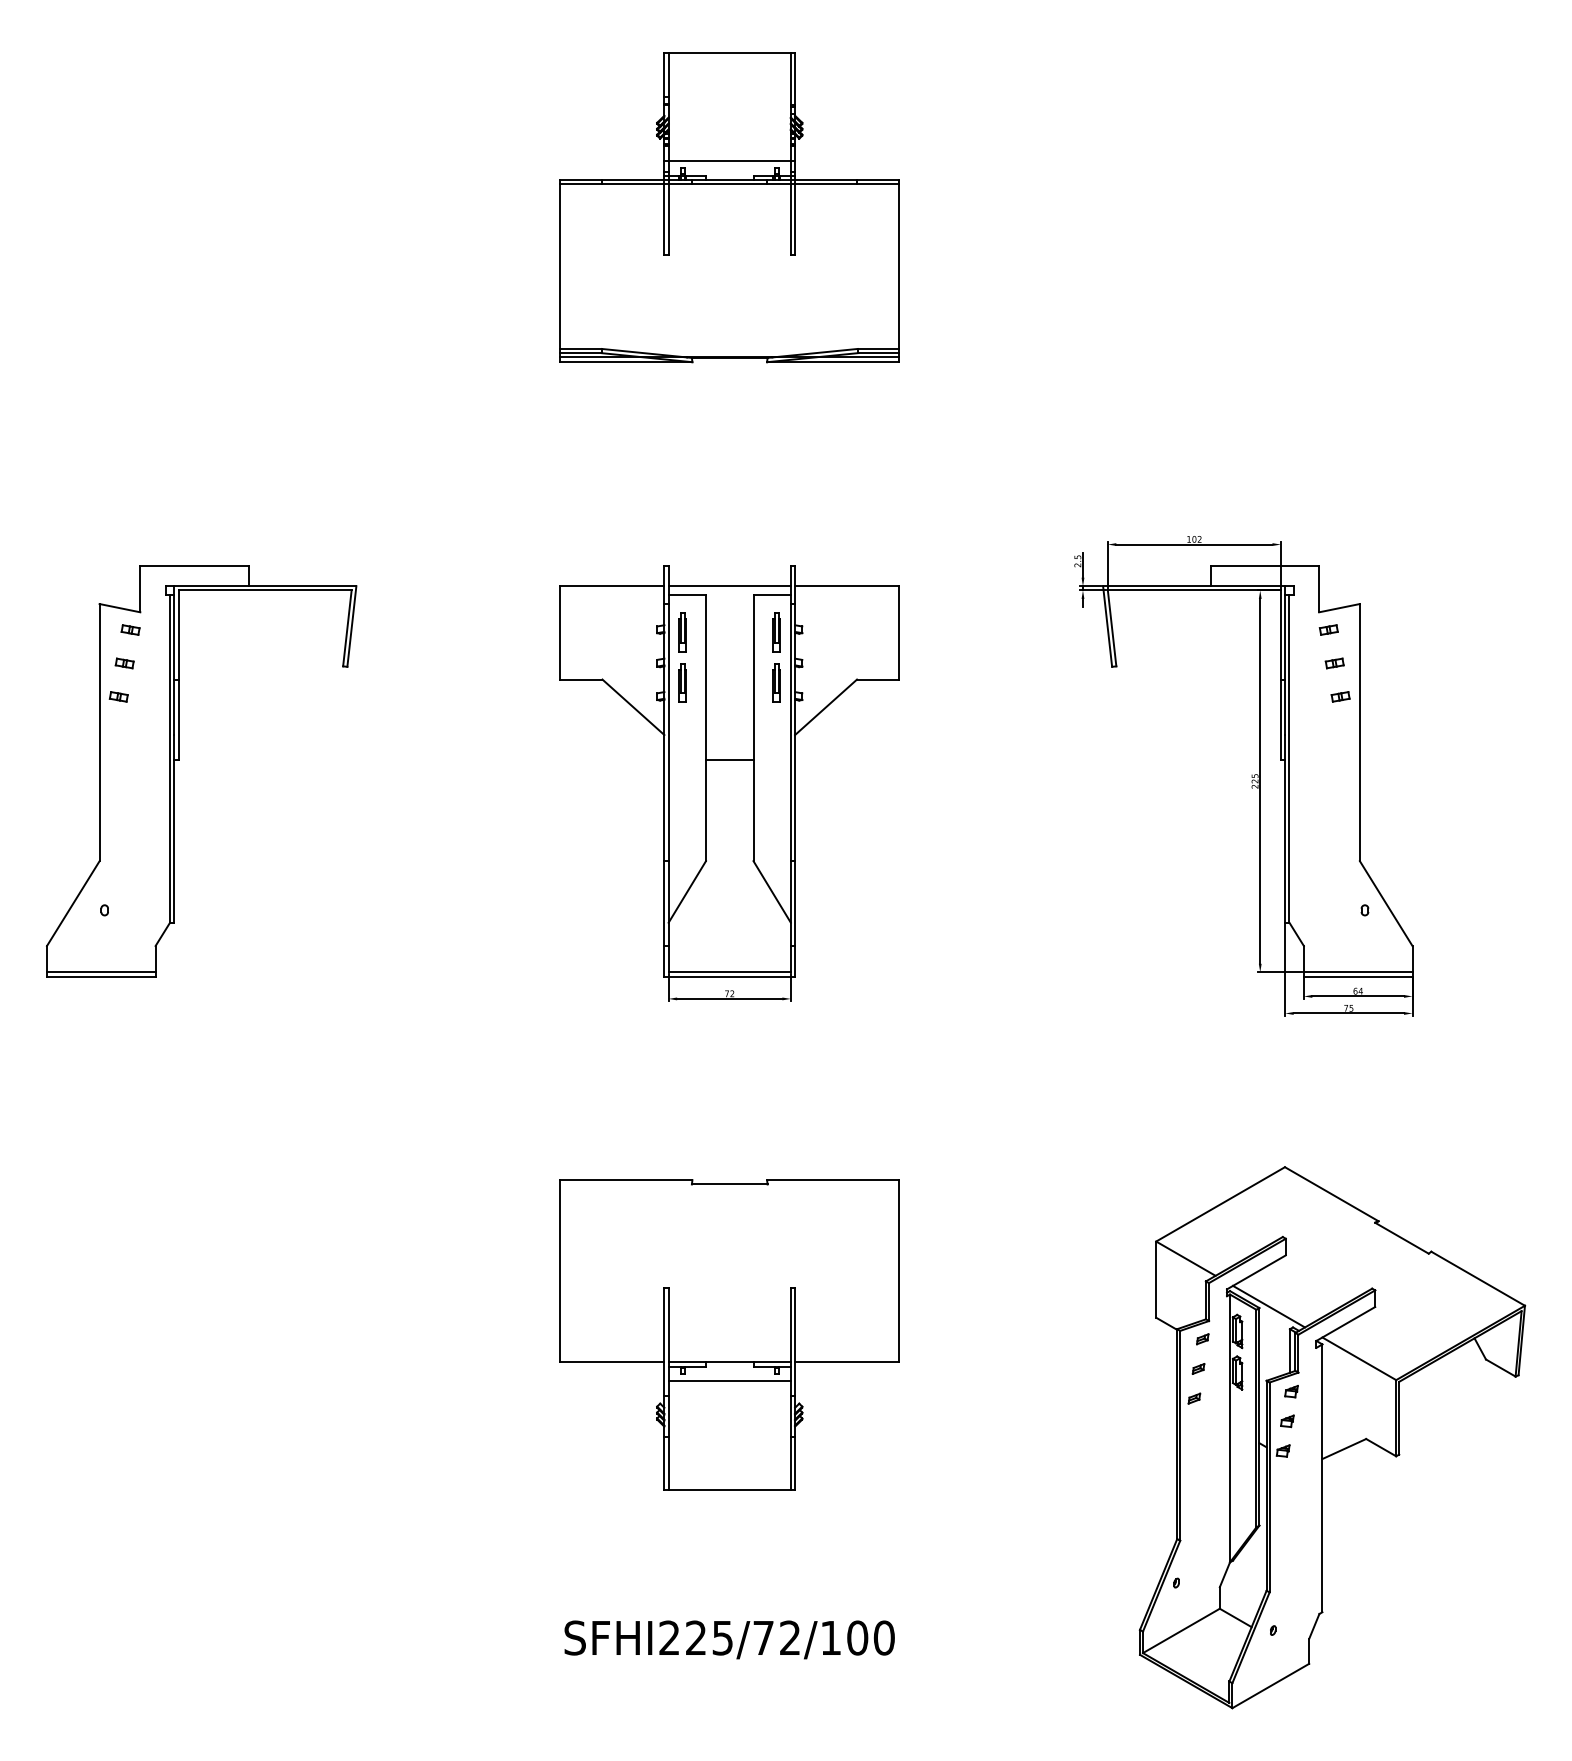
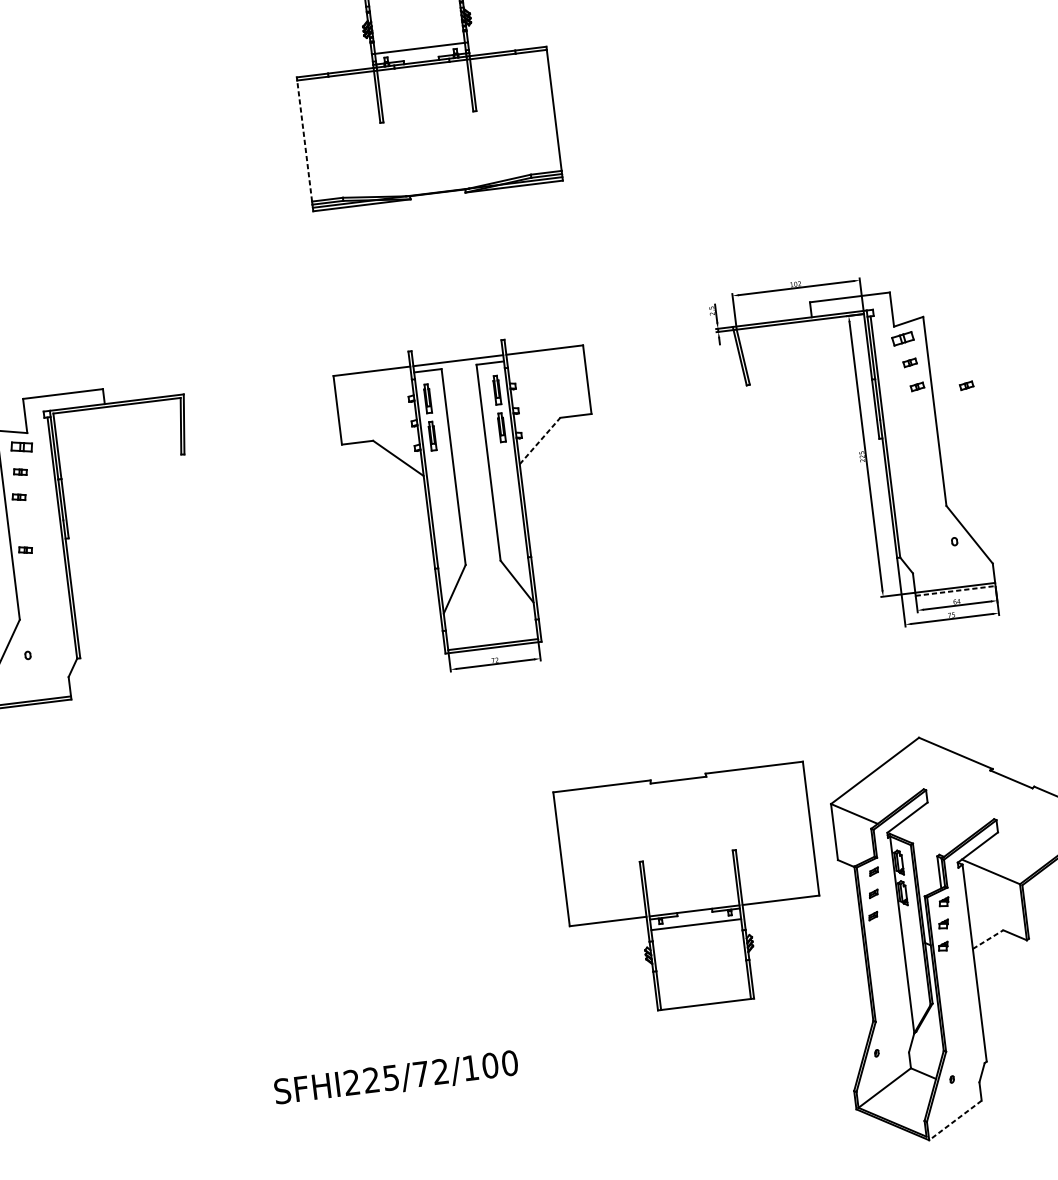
line: (560, 266) -> (305, 140), solid -> dashed
part: (130, 629) -> (21, 446), size x1.6
part: (1328, 629) -> (902, 338), size x1.6
part: (1406, 703) -> (966, 385), added
line: (826, 707) -> (540, 441), solid -> dashed
line: (729, 760) -> (473, 488), removed
part: (118, 768) -> (25, 549), added
line: (1358, 976) -> (955, 590), solid -> dashed
line: (1269, 1306) -> (920, 841), removed
part: (729, 1334) -> (691, 890), moved
line: (1344, 1448) -> (988, 939), solid -> dashed
text: (729, 1639) -> (396, 1078), moved
line: (1270, 1686) -> (955, 1120), solid -> dashed

